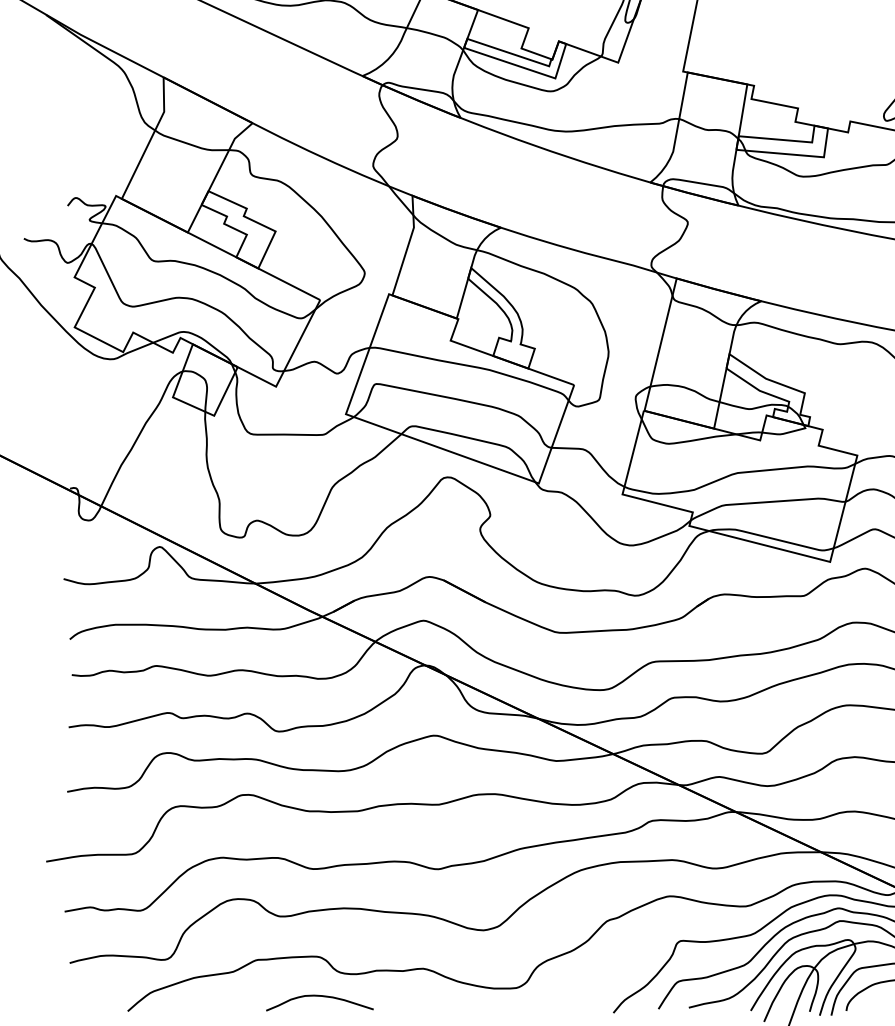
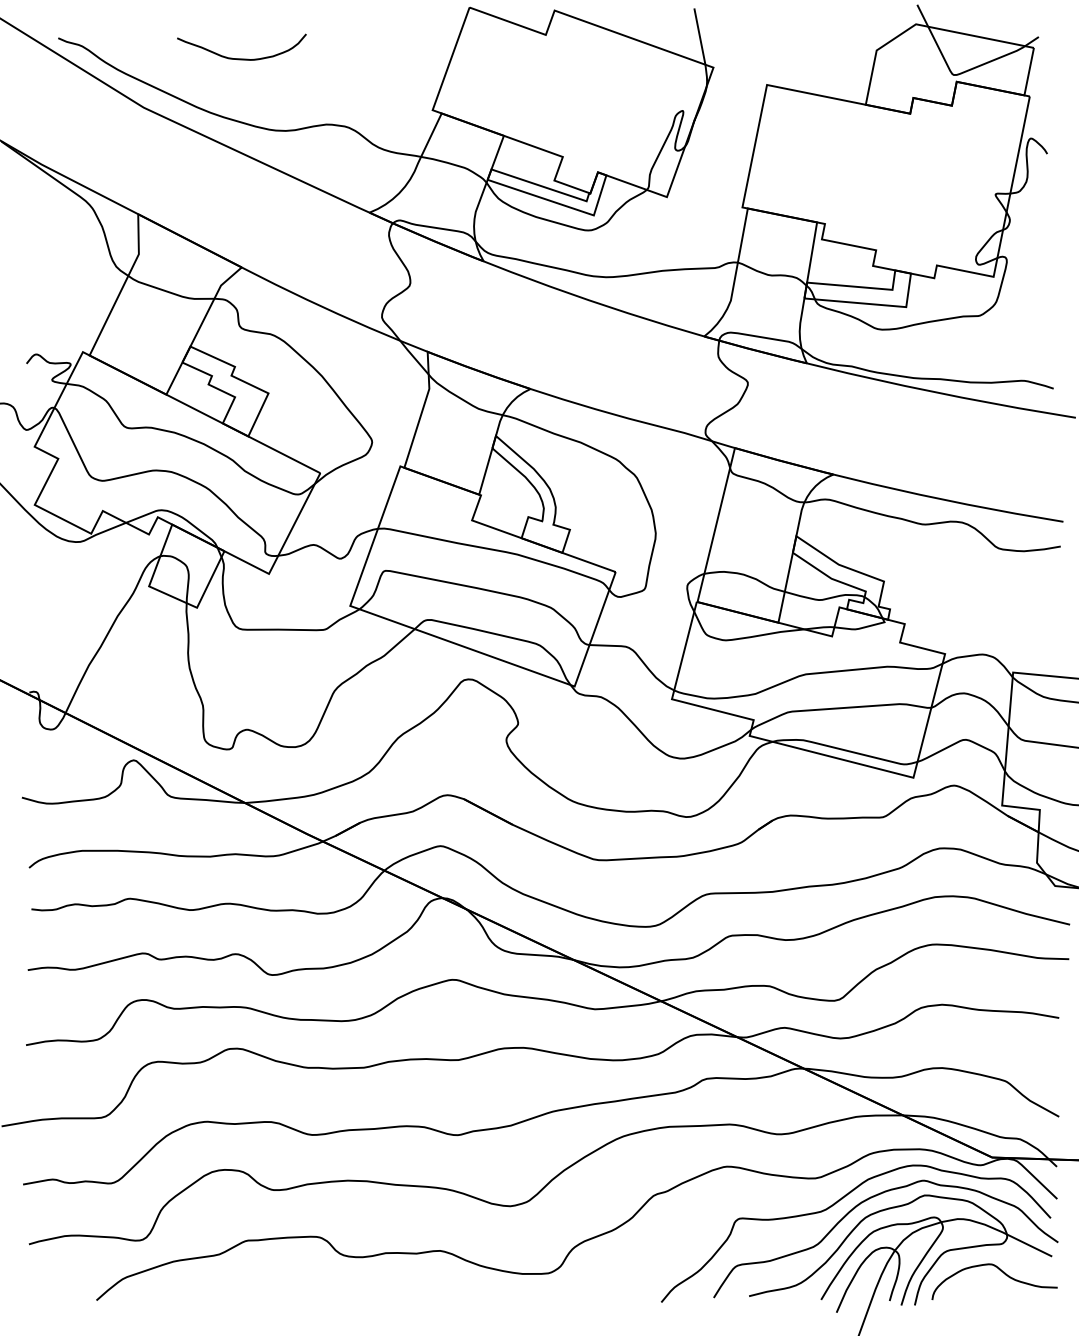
curve: (319, 996) -> (319, 1283), removed

